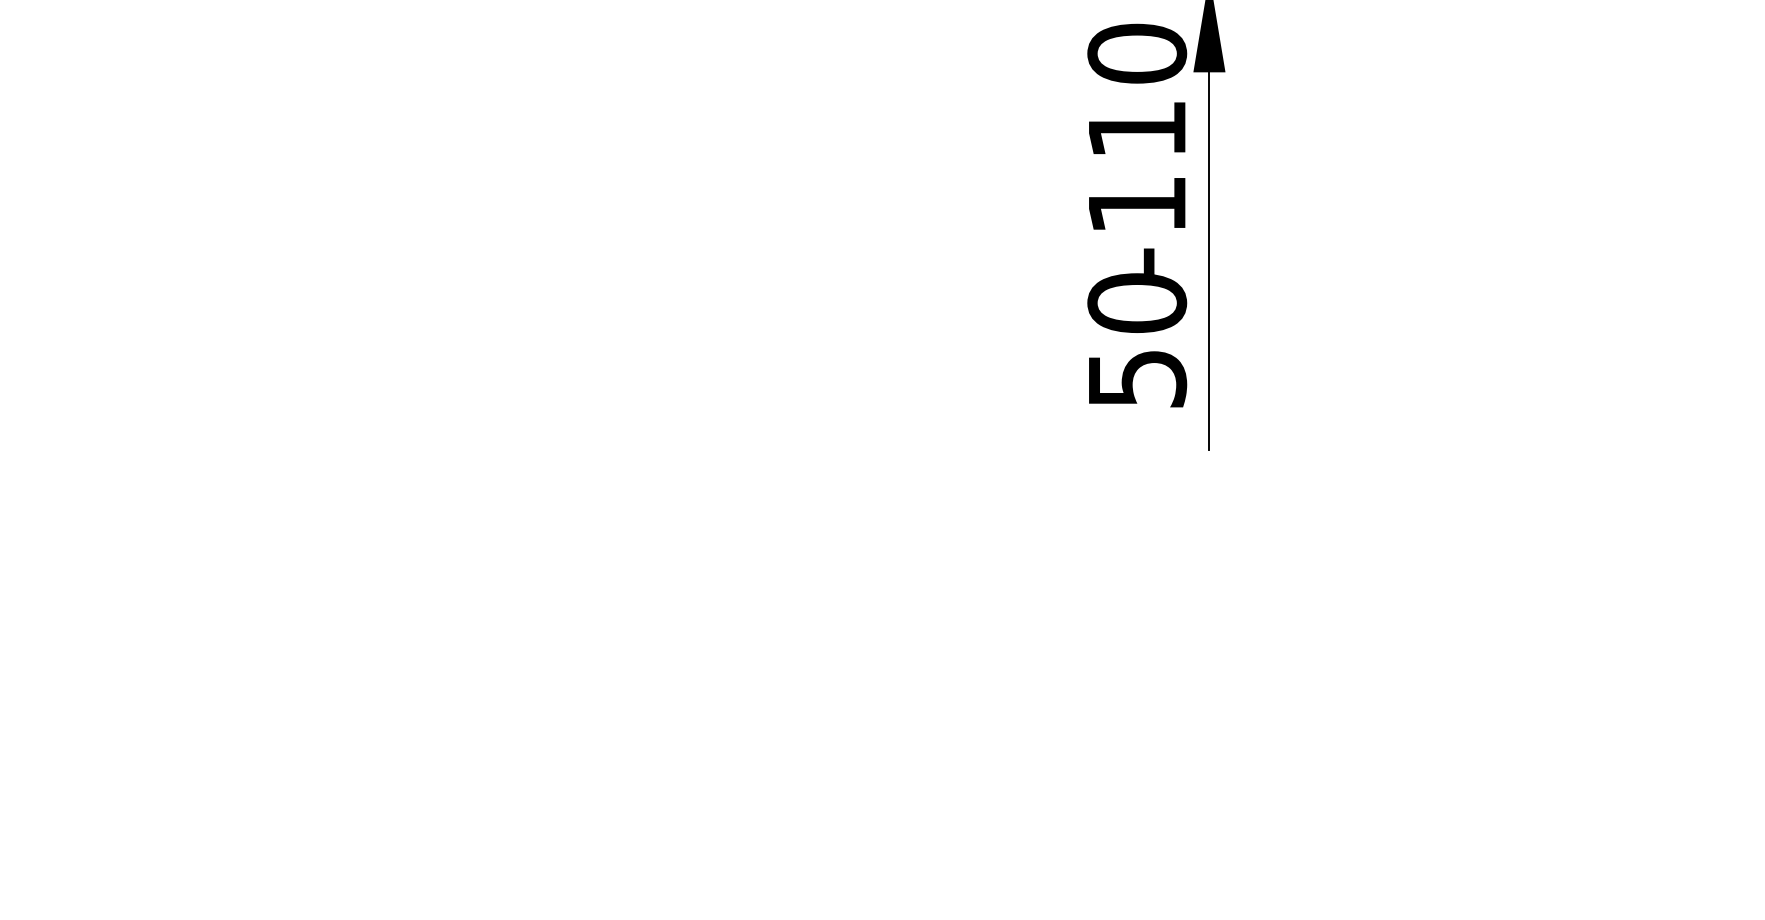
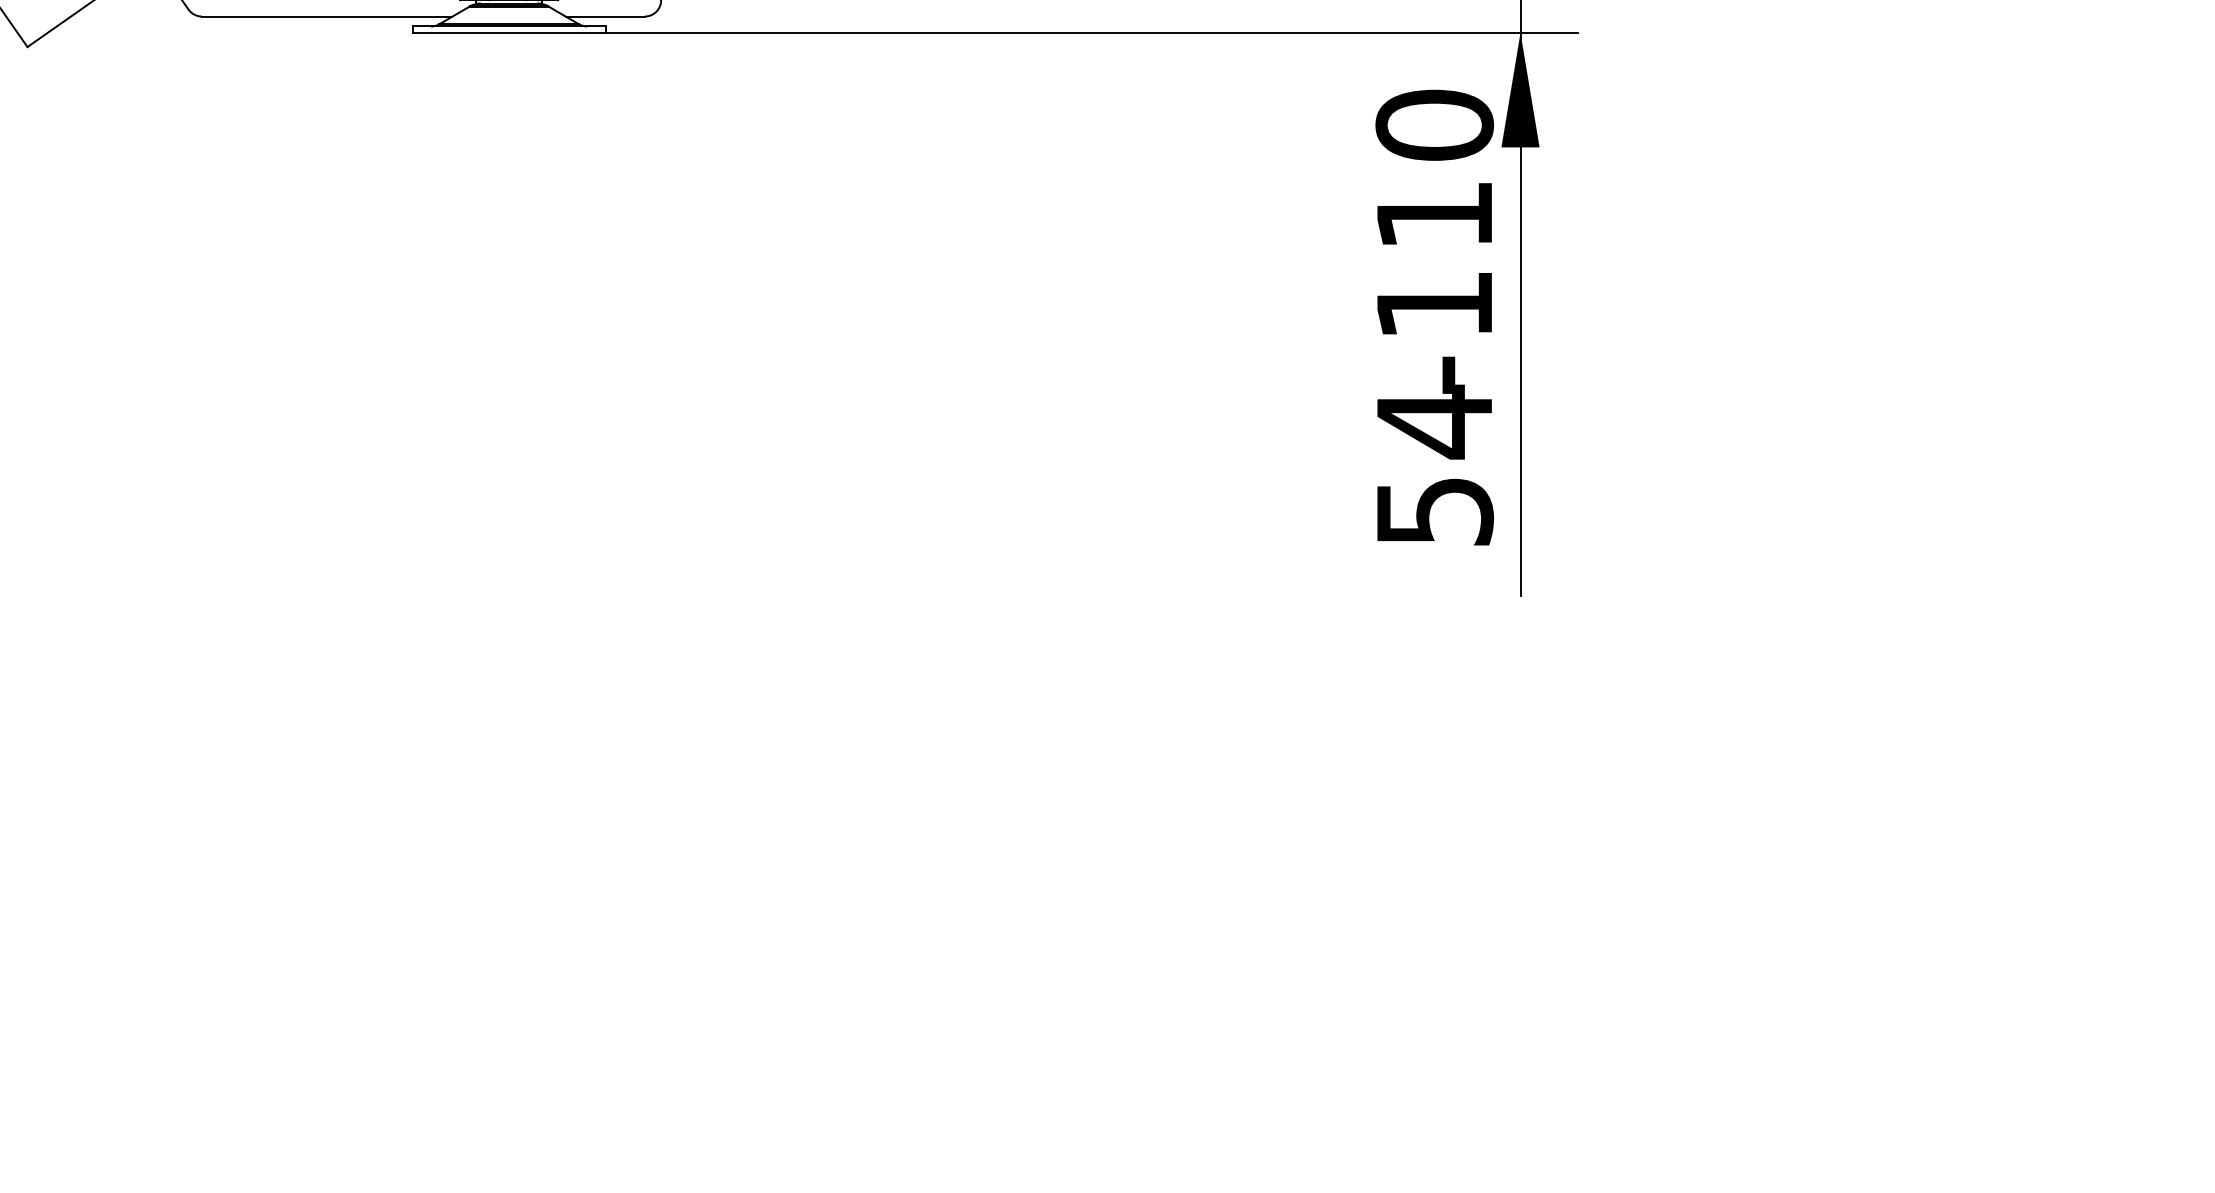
text: (1137, 303) -> (1434, 421), 50 -> 54

